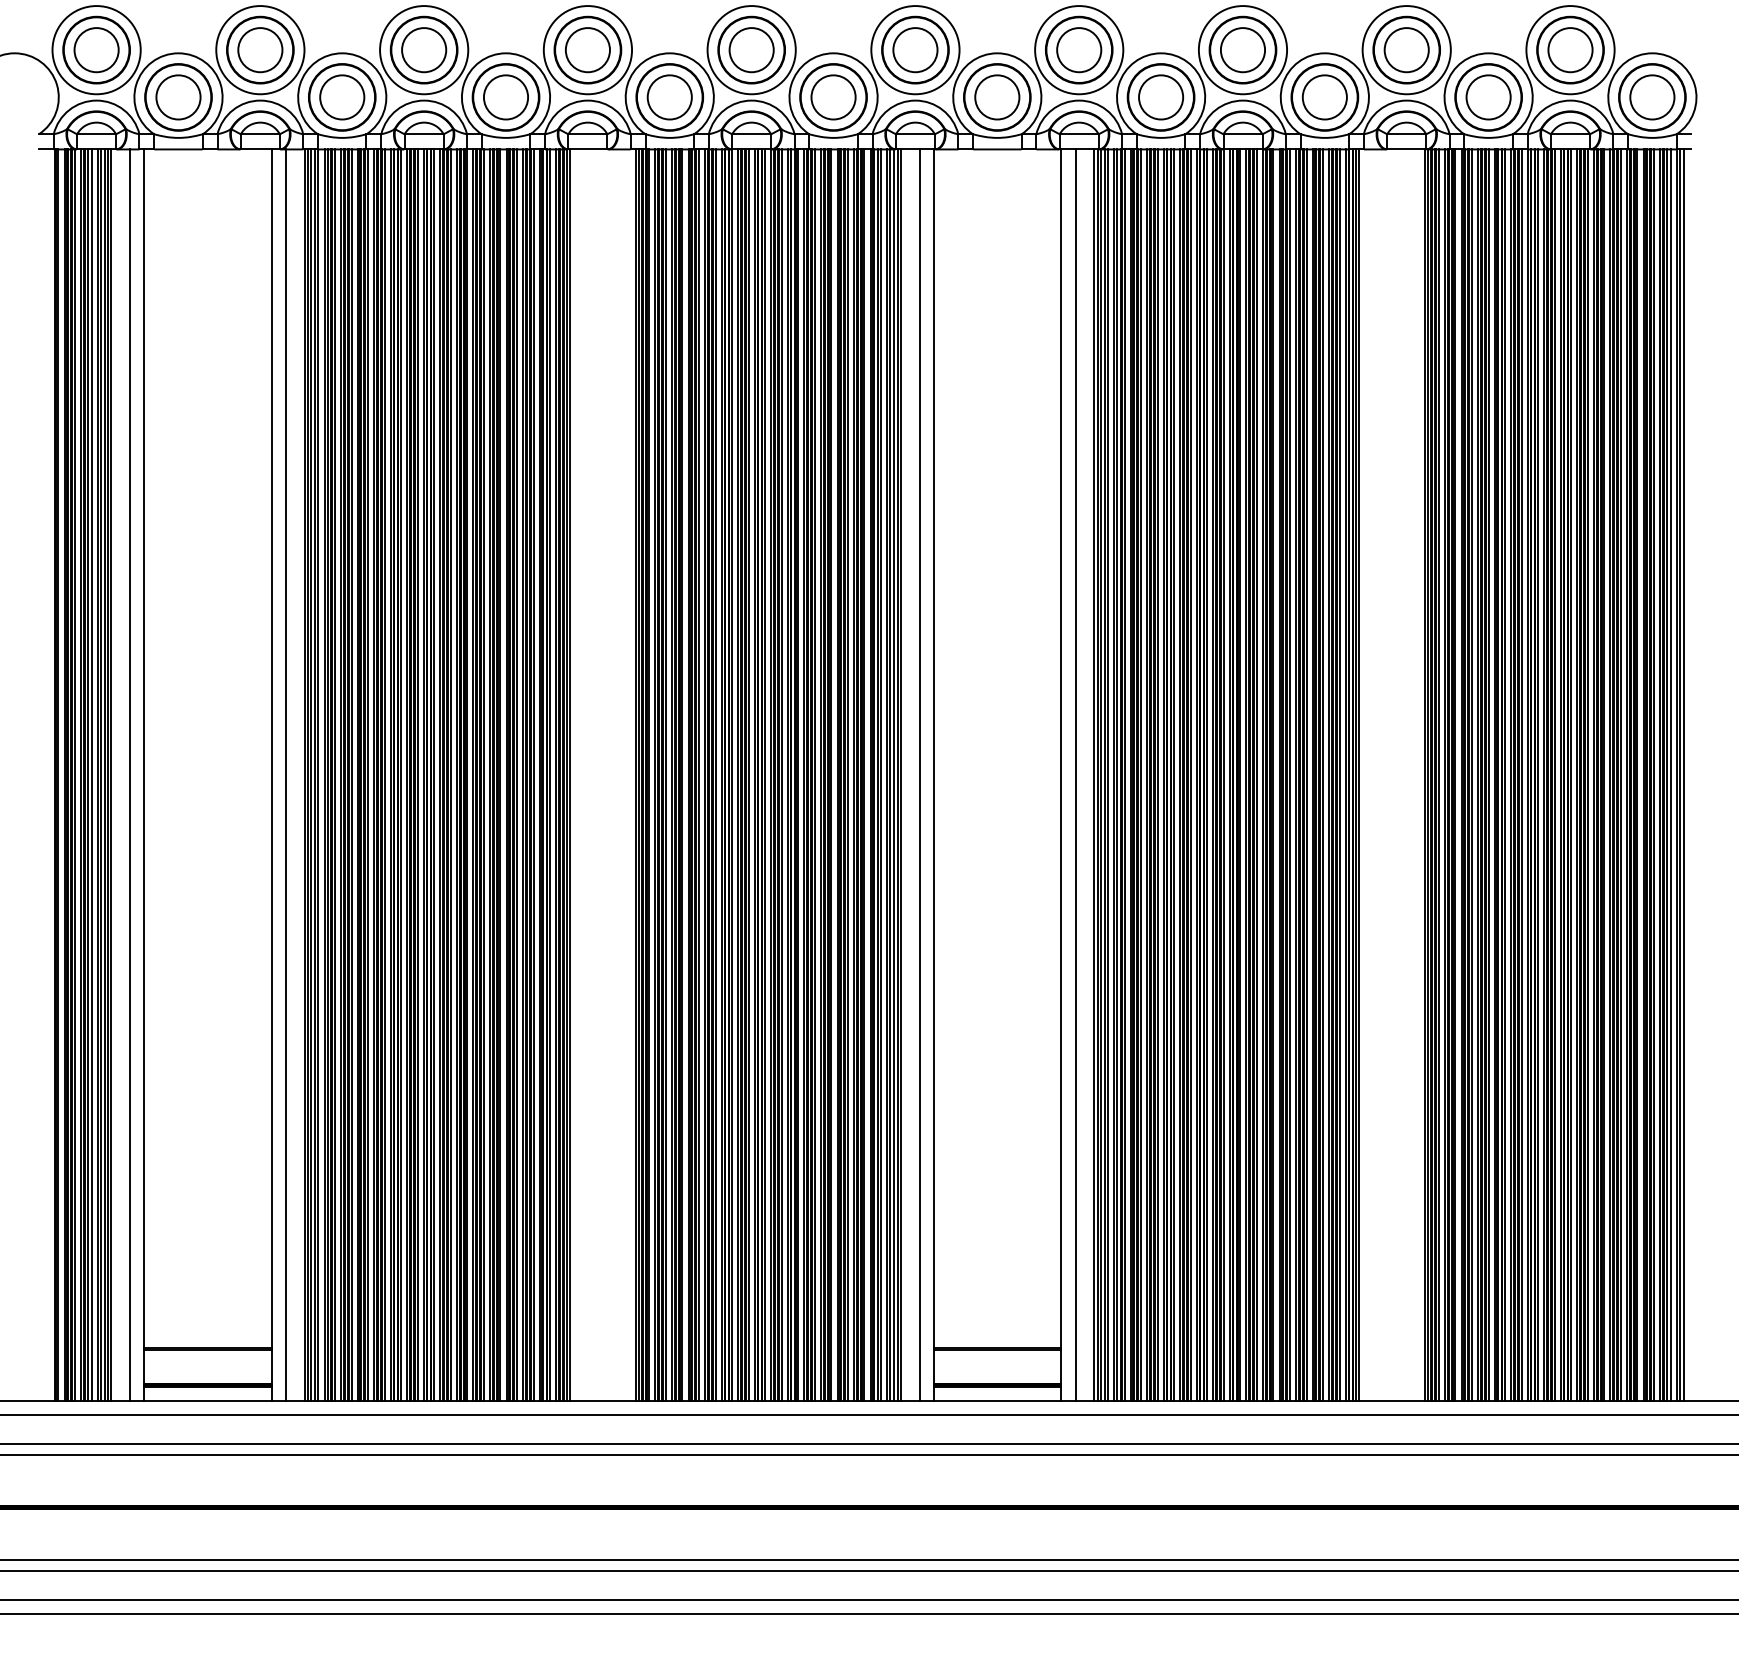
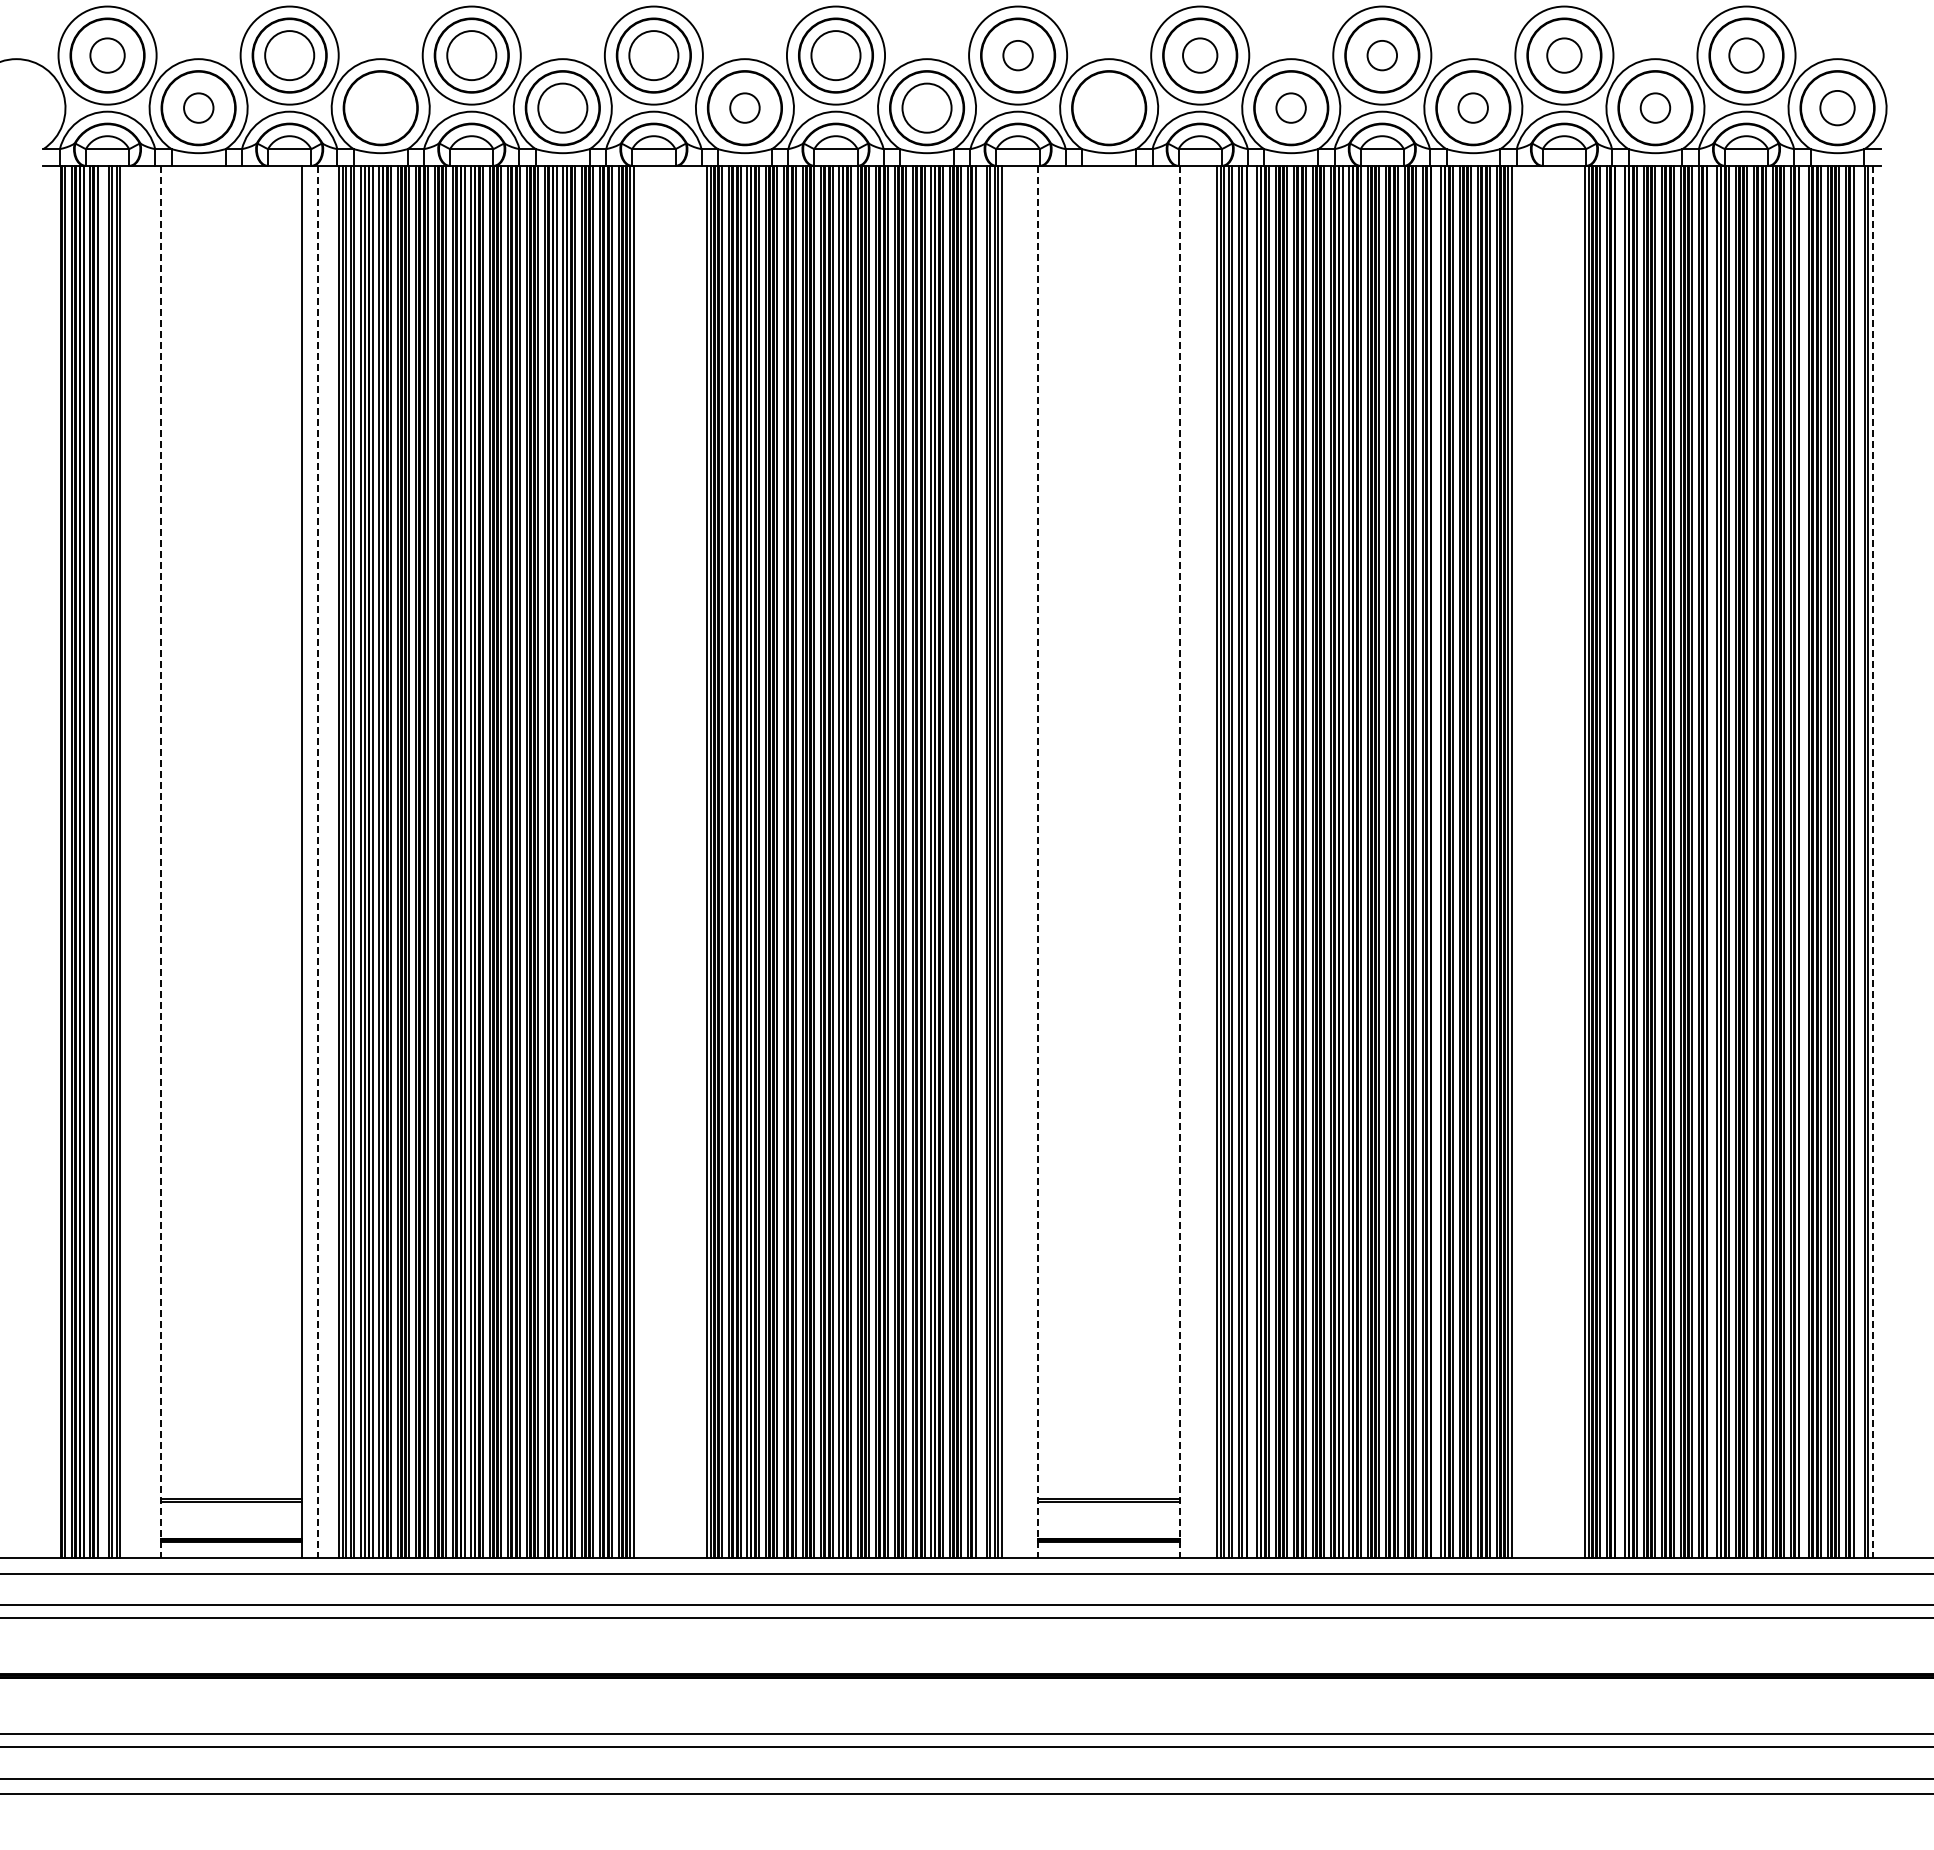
circle: (96, 50) -> (107, 55), size x0.7
circle: (914, 50) -> (1017, 55), size x0.6
circle: (1078, 50) -> (1199, 55), size x0.7
circle: (1242, 50) -> (1381, 55), size x0.6
circle: (1405, 50) -> (1563, 55), size x0.7
circle: (1570, 50) -> (1746, 55), size x0.7
circle: (178, 96) -> (198, 107), size x0.6
circle: (342, 96) -> (380, 107), removed
circle: (669, 96) -> (744, 107), size x0.6
circle: (996, 96) -> (1108, 107), removed
circle: (1160, 96) -> (1290, 107), size x0.6
circle: (1324, 96) -> (1472, 107), size x0.6
circle: (1488, 96) -> (1655, 107), size x0.6
circle: (1652, 96) -> (1837, 107), size x0.7
line: (91, 774) -> (101, 861), removed
line: (110, 774) -> (123, 861), removed
line: (129, 774) -> (144, 861), removed
line: (144, 774) -> (160, 861), solid -> dashed
line: (286, 774) -> (318, 861), solid -> dashed
line: (880, 774) -> (979, 861), removed
line: (919, 774) -> (1022, 861), removed
line: (933, 774) -> (1038, 861), solid -> dashed
line: (1061, 774) -> (1180, 861), solid -> dashed
line: (1075, 774) -> (1196, 861), removed
line: (1124, 774) -> (1250, 861), removed
line: (1289, 774) -> (1434, 861), removed
line: (1455, 774) -> (1618, 861), removed
line: (1538, 774) -> (1710, 861), removed
line: (1620, 774) -> (1802, 861), removed
line: (1670, 774) -> (1857, 861), removed
line: (1683, 774) -> (1872, 861), solid -> dashed

